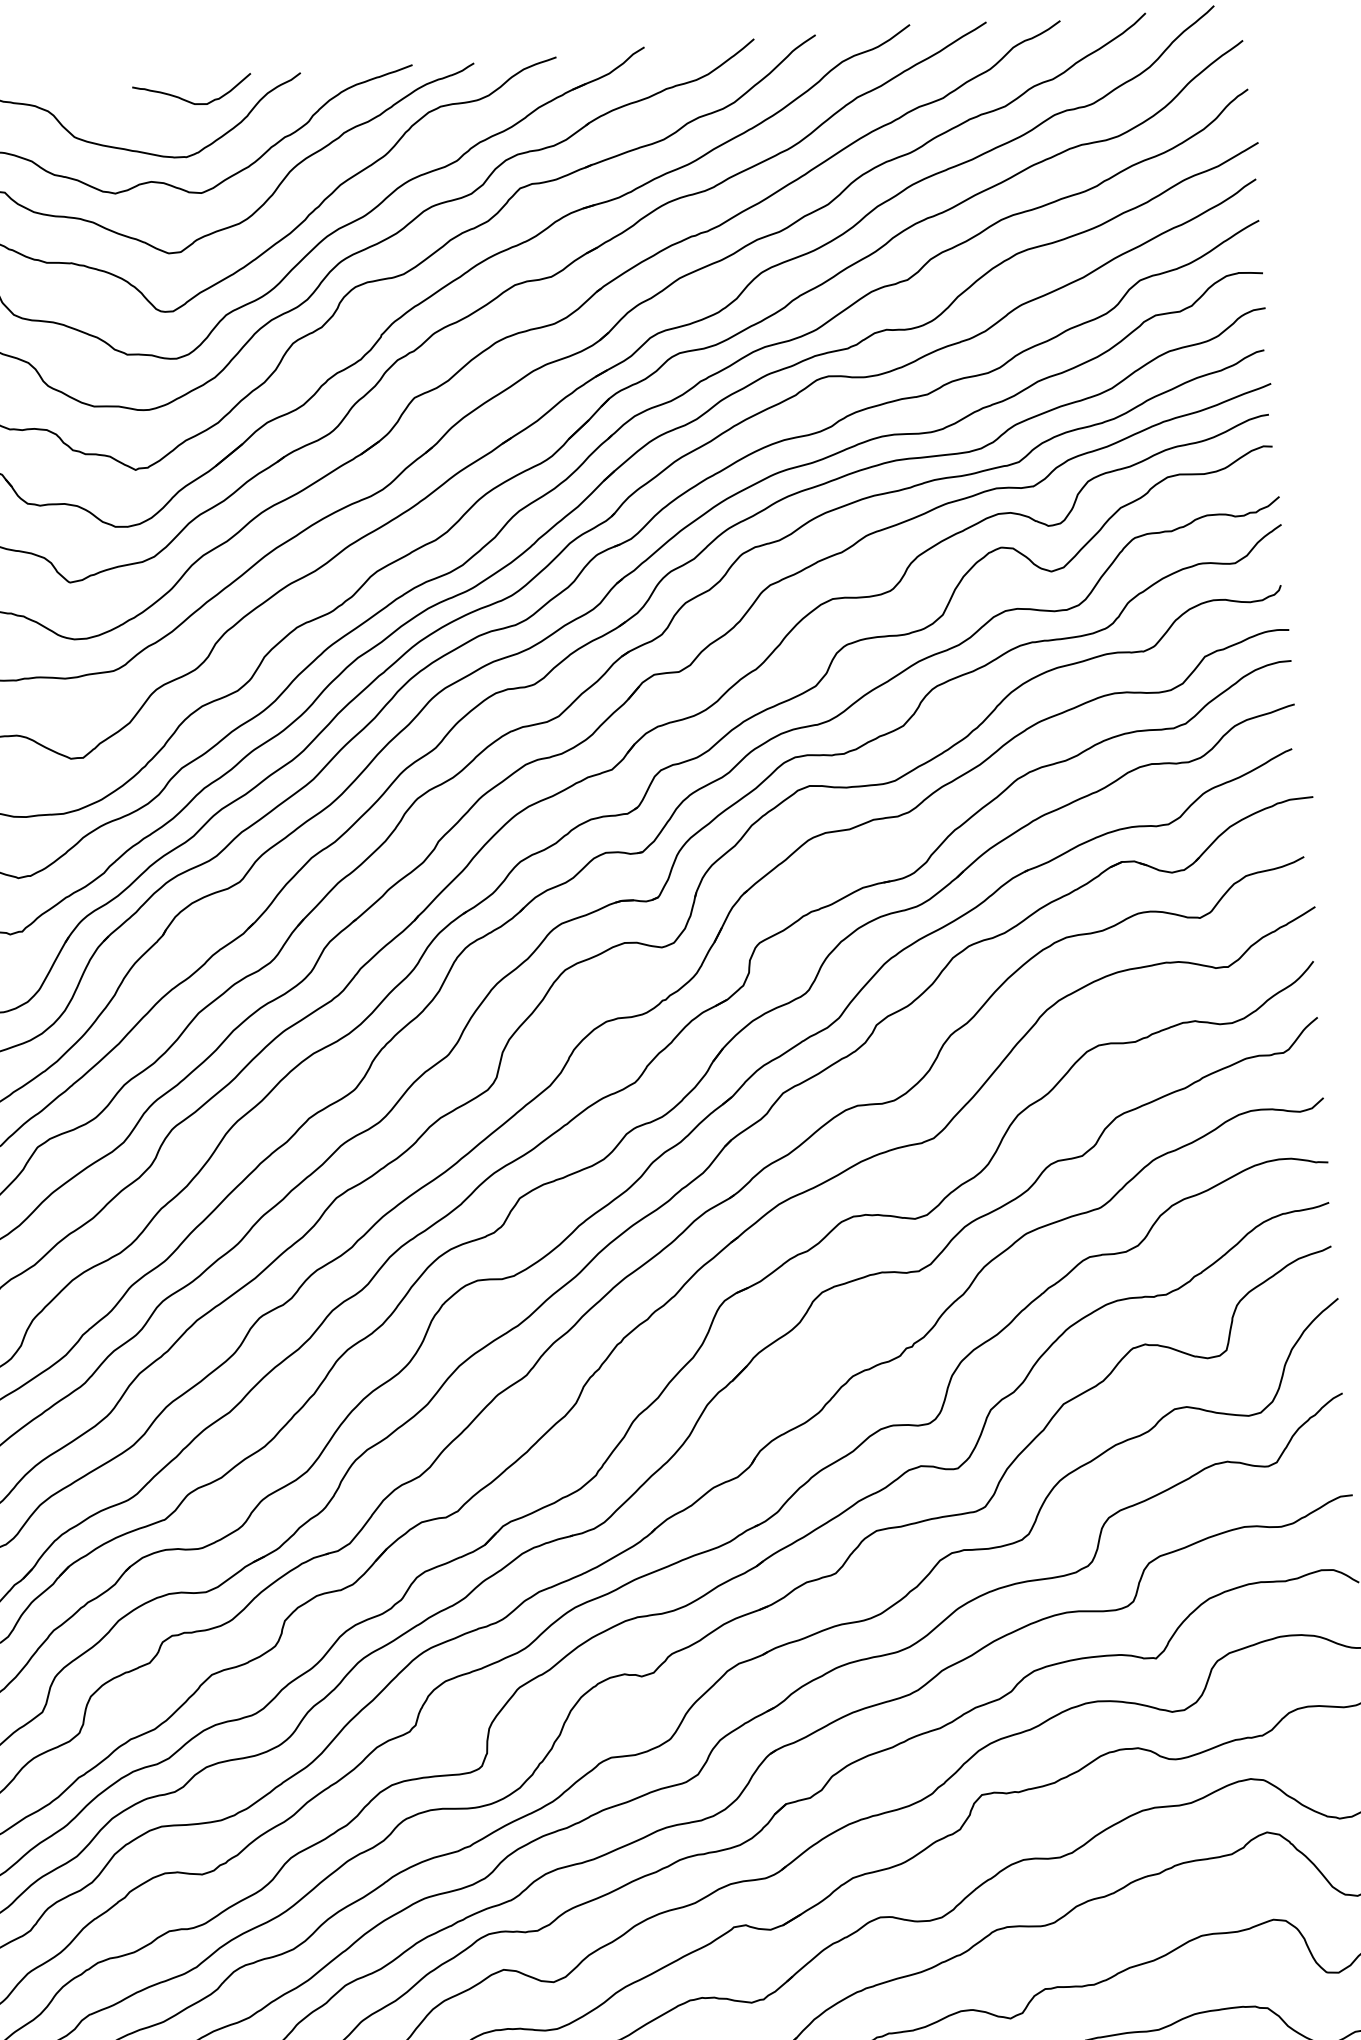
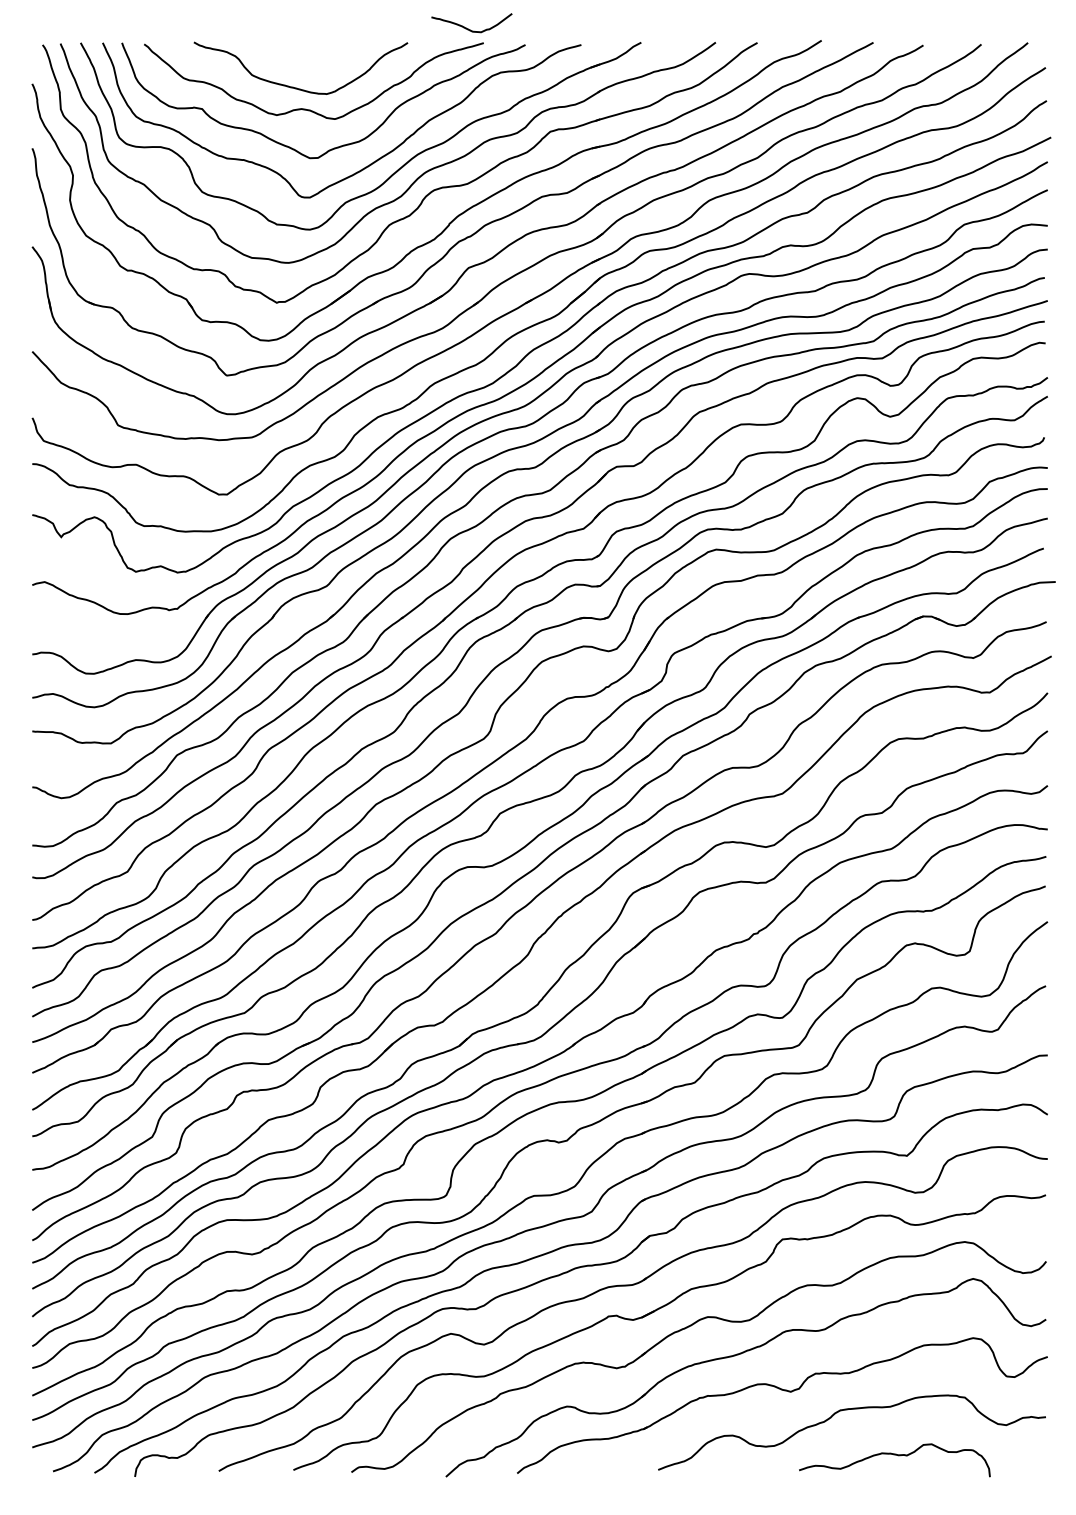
curve: (188, 99) -> (468, 28), moved

